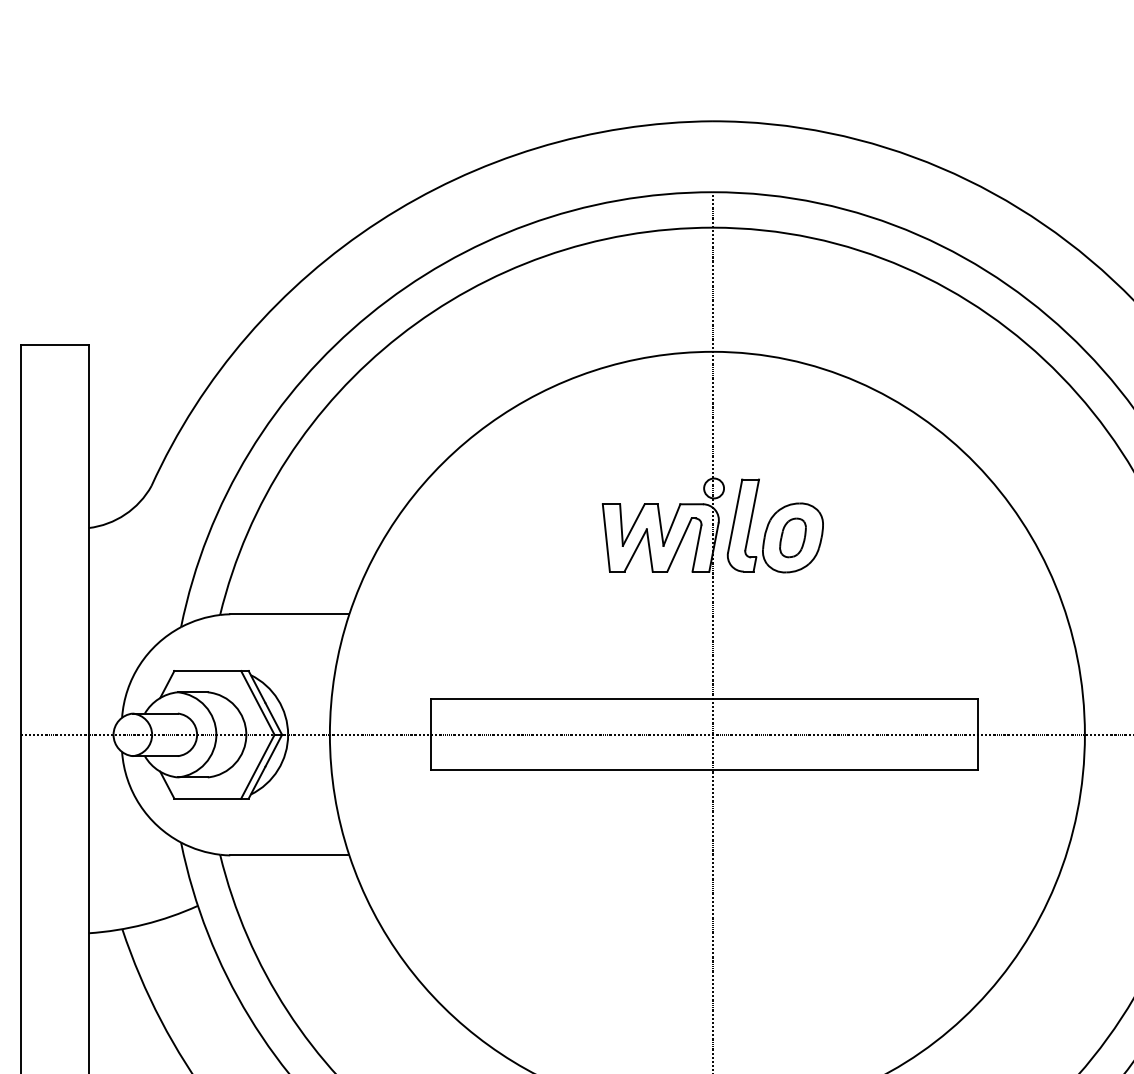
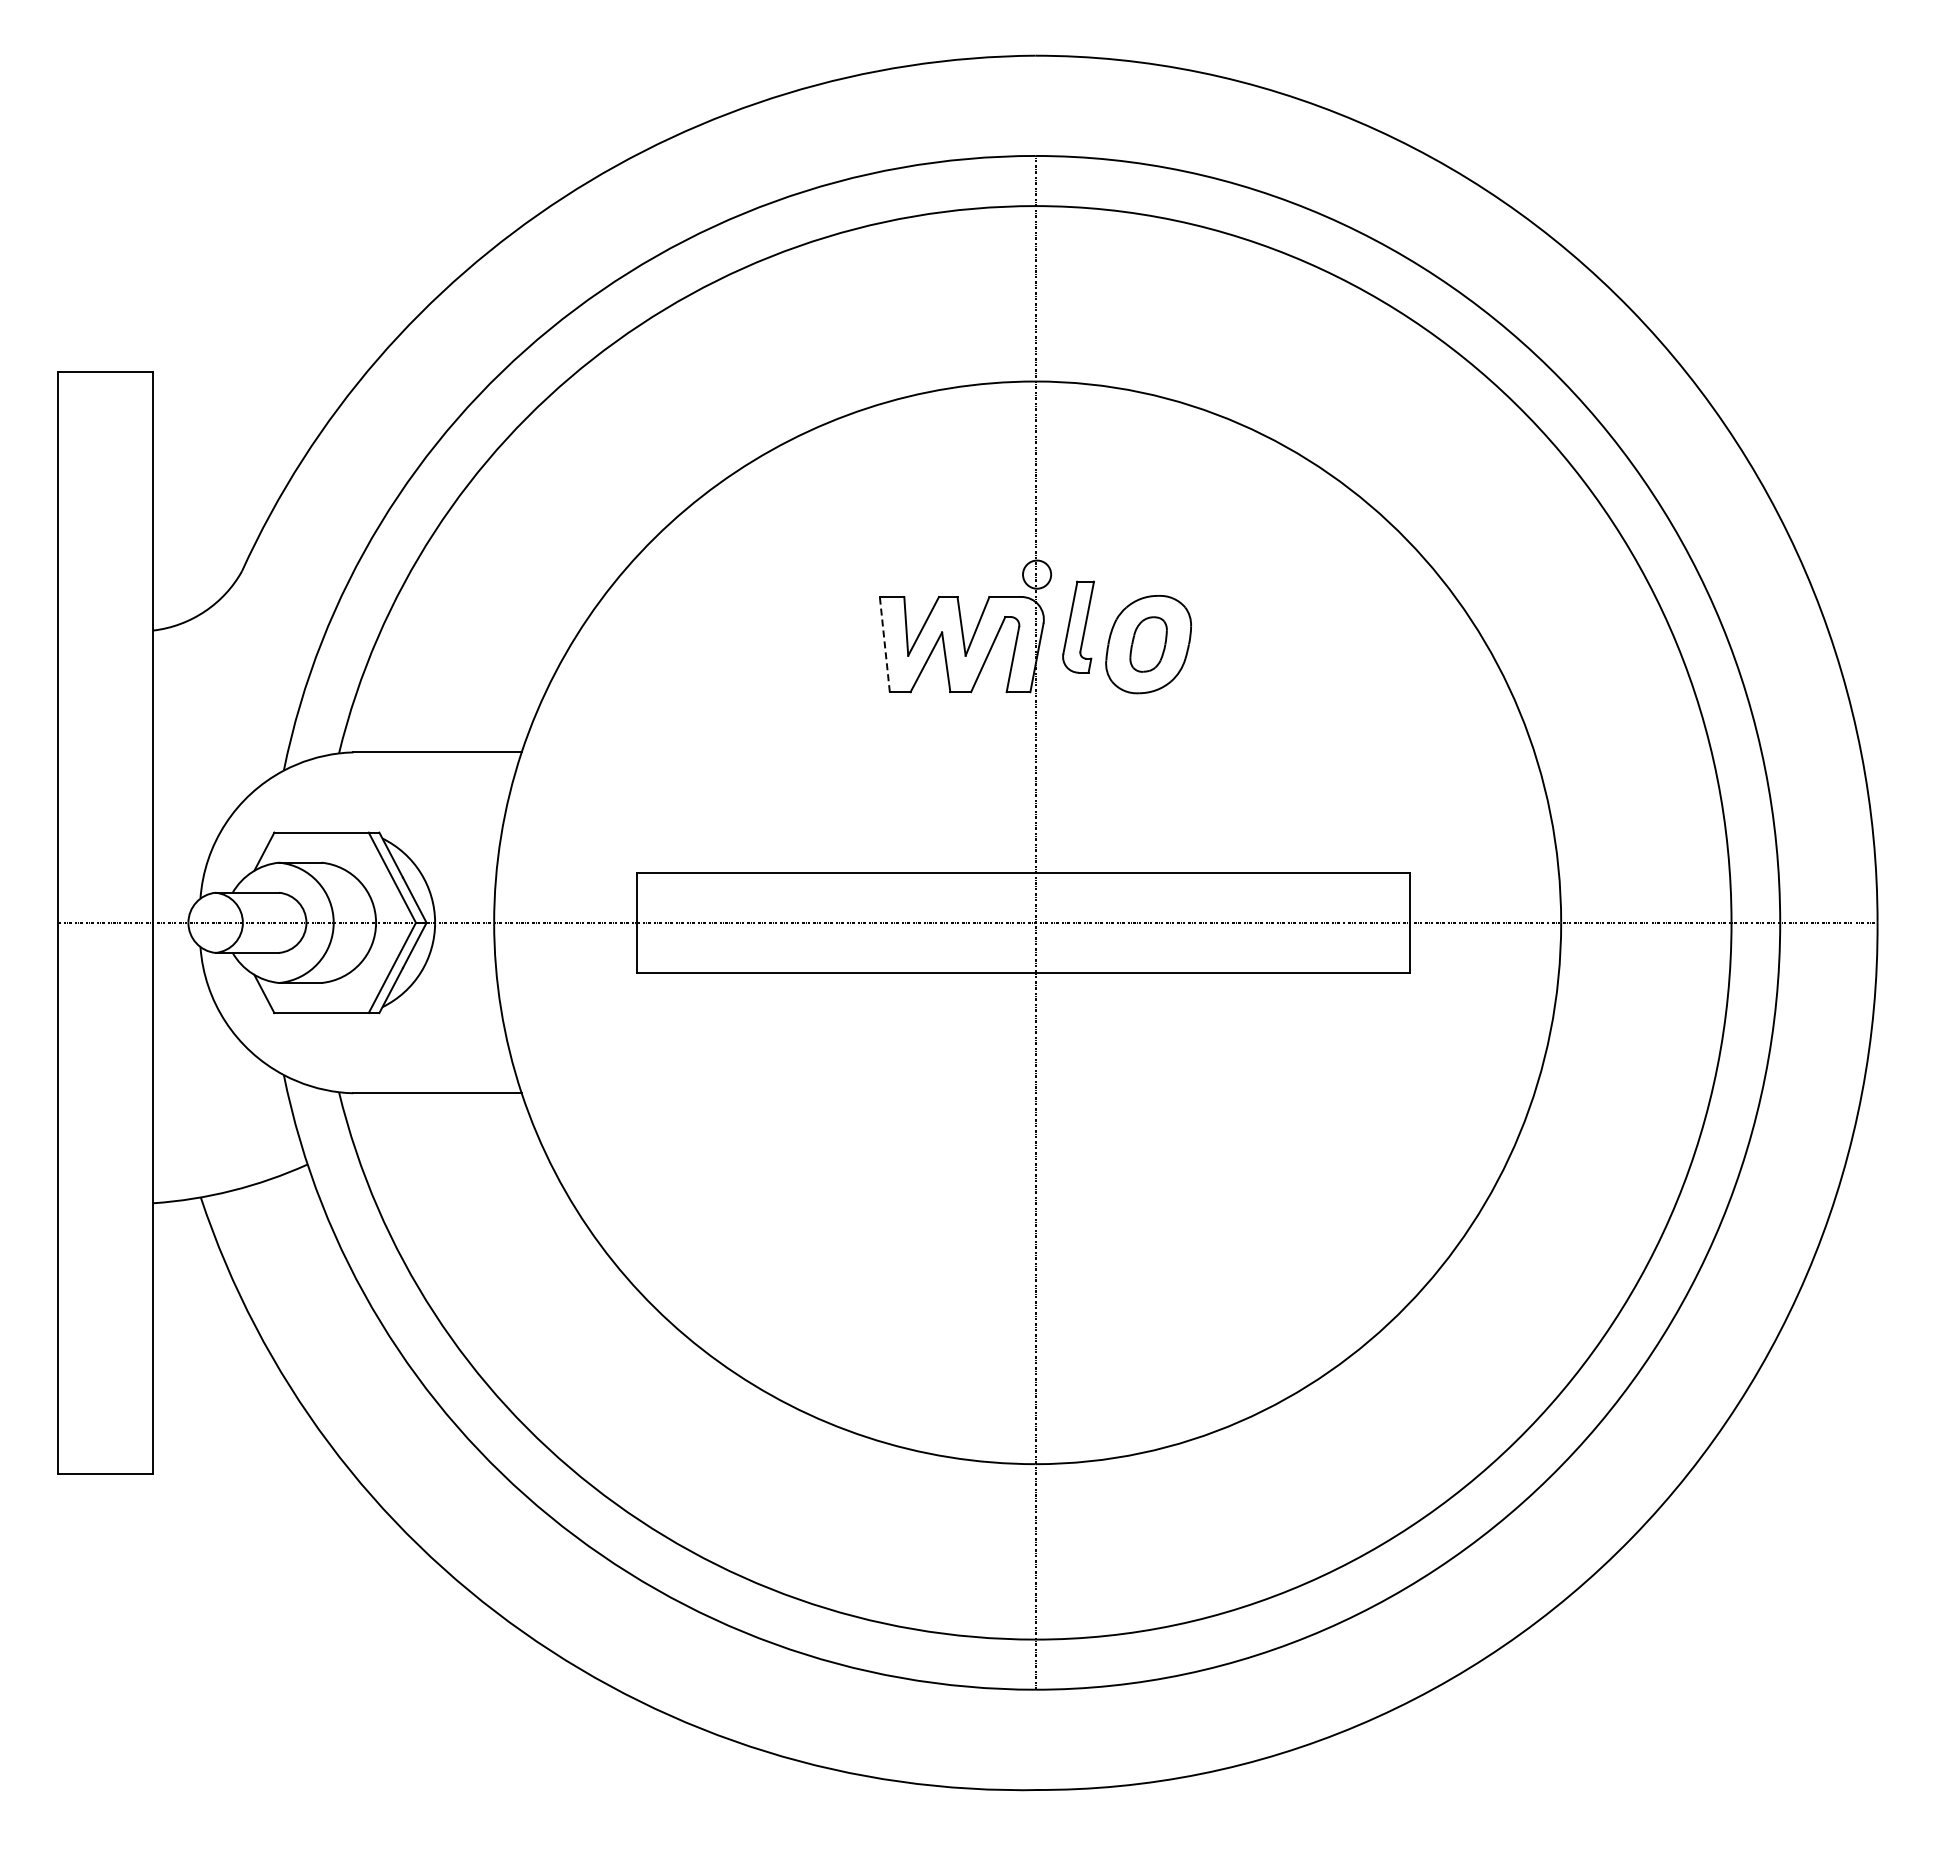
part: (743, 525) -> (1078, 627), size x0.7
line: (606, 537) -> (884, 644), solid -> dashed

